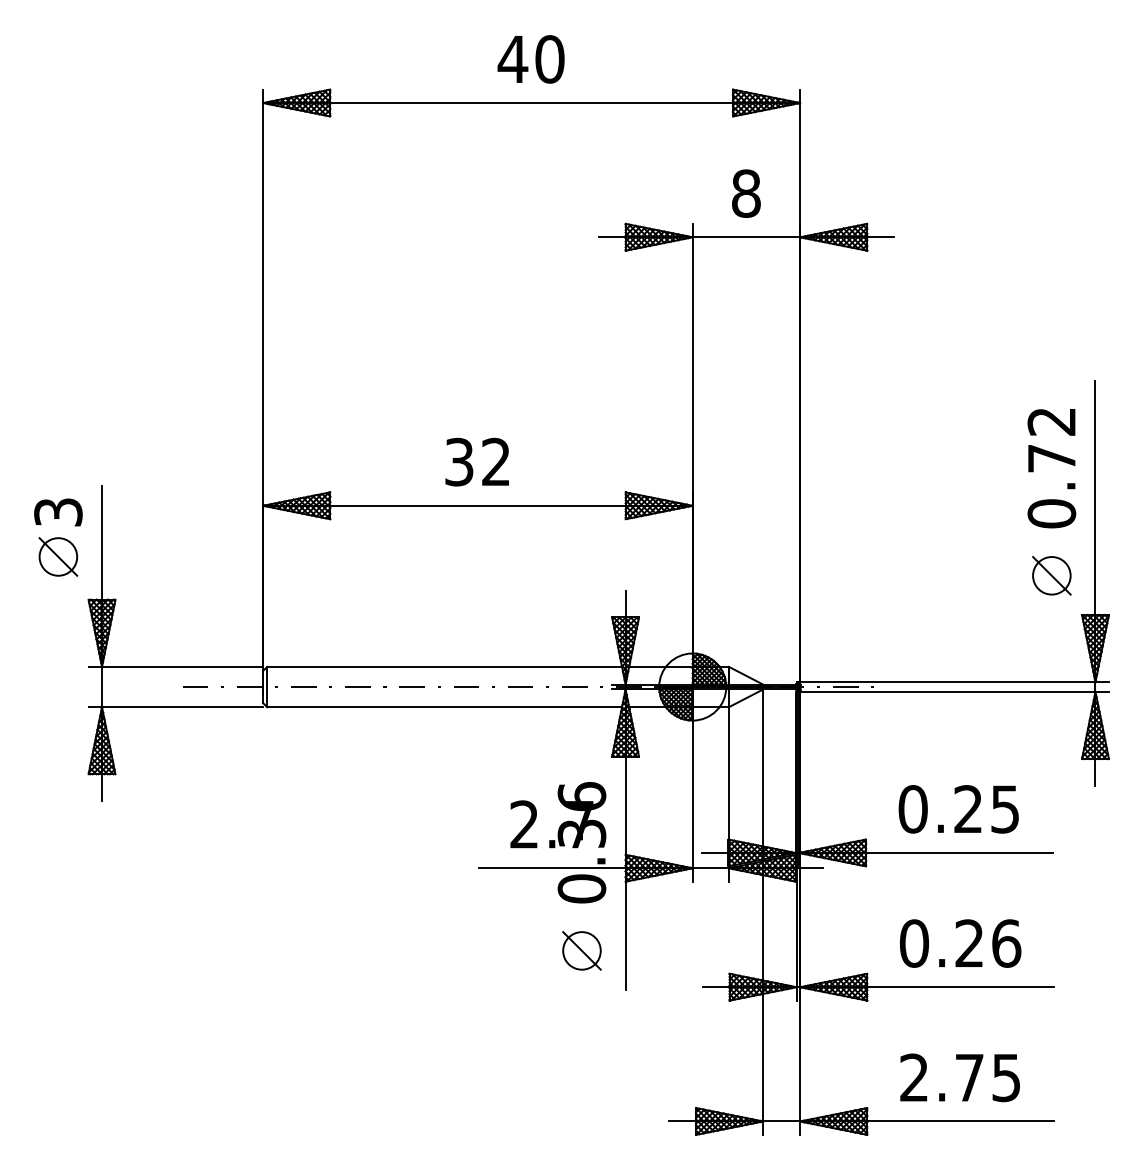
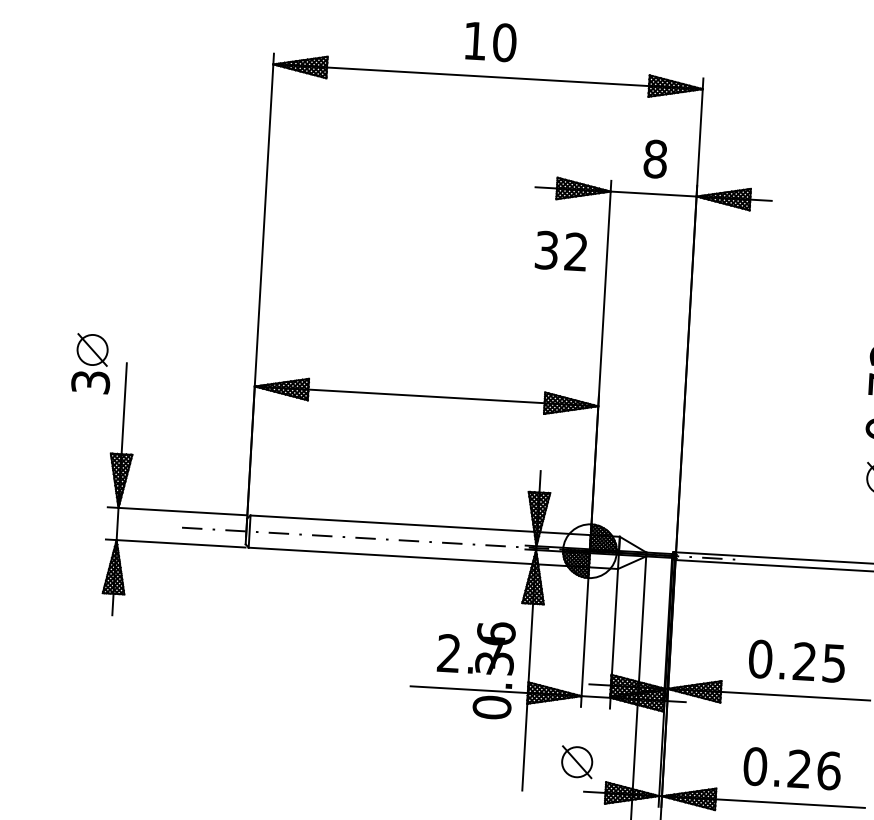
text: (512, 59) -> (474, 41), 40 -> 10
text: (476, 461) -> (560, 250), moved
part: (58, 556) -> (92, 349), moved
part: (581, 950) -> (576, 761), moved

